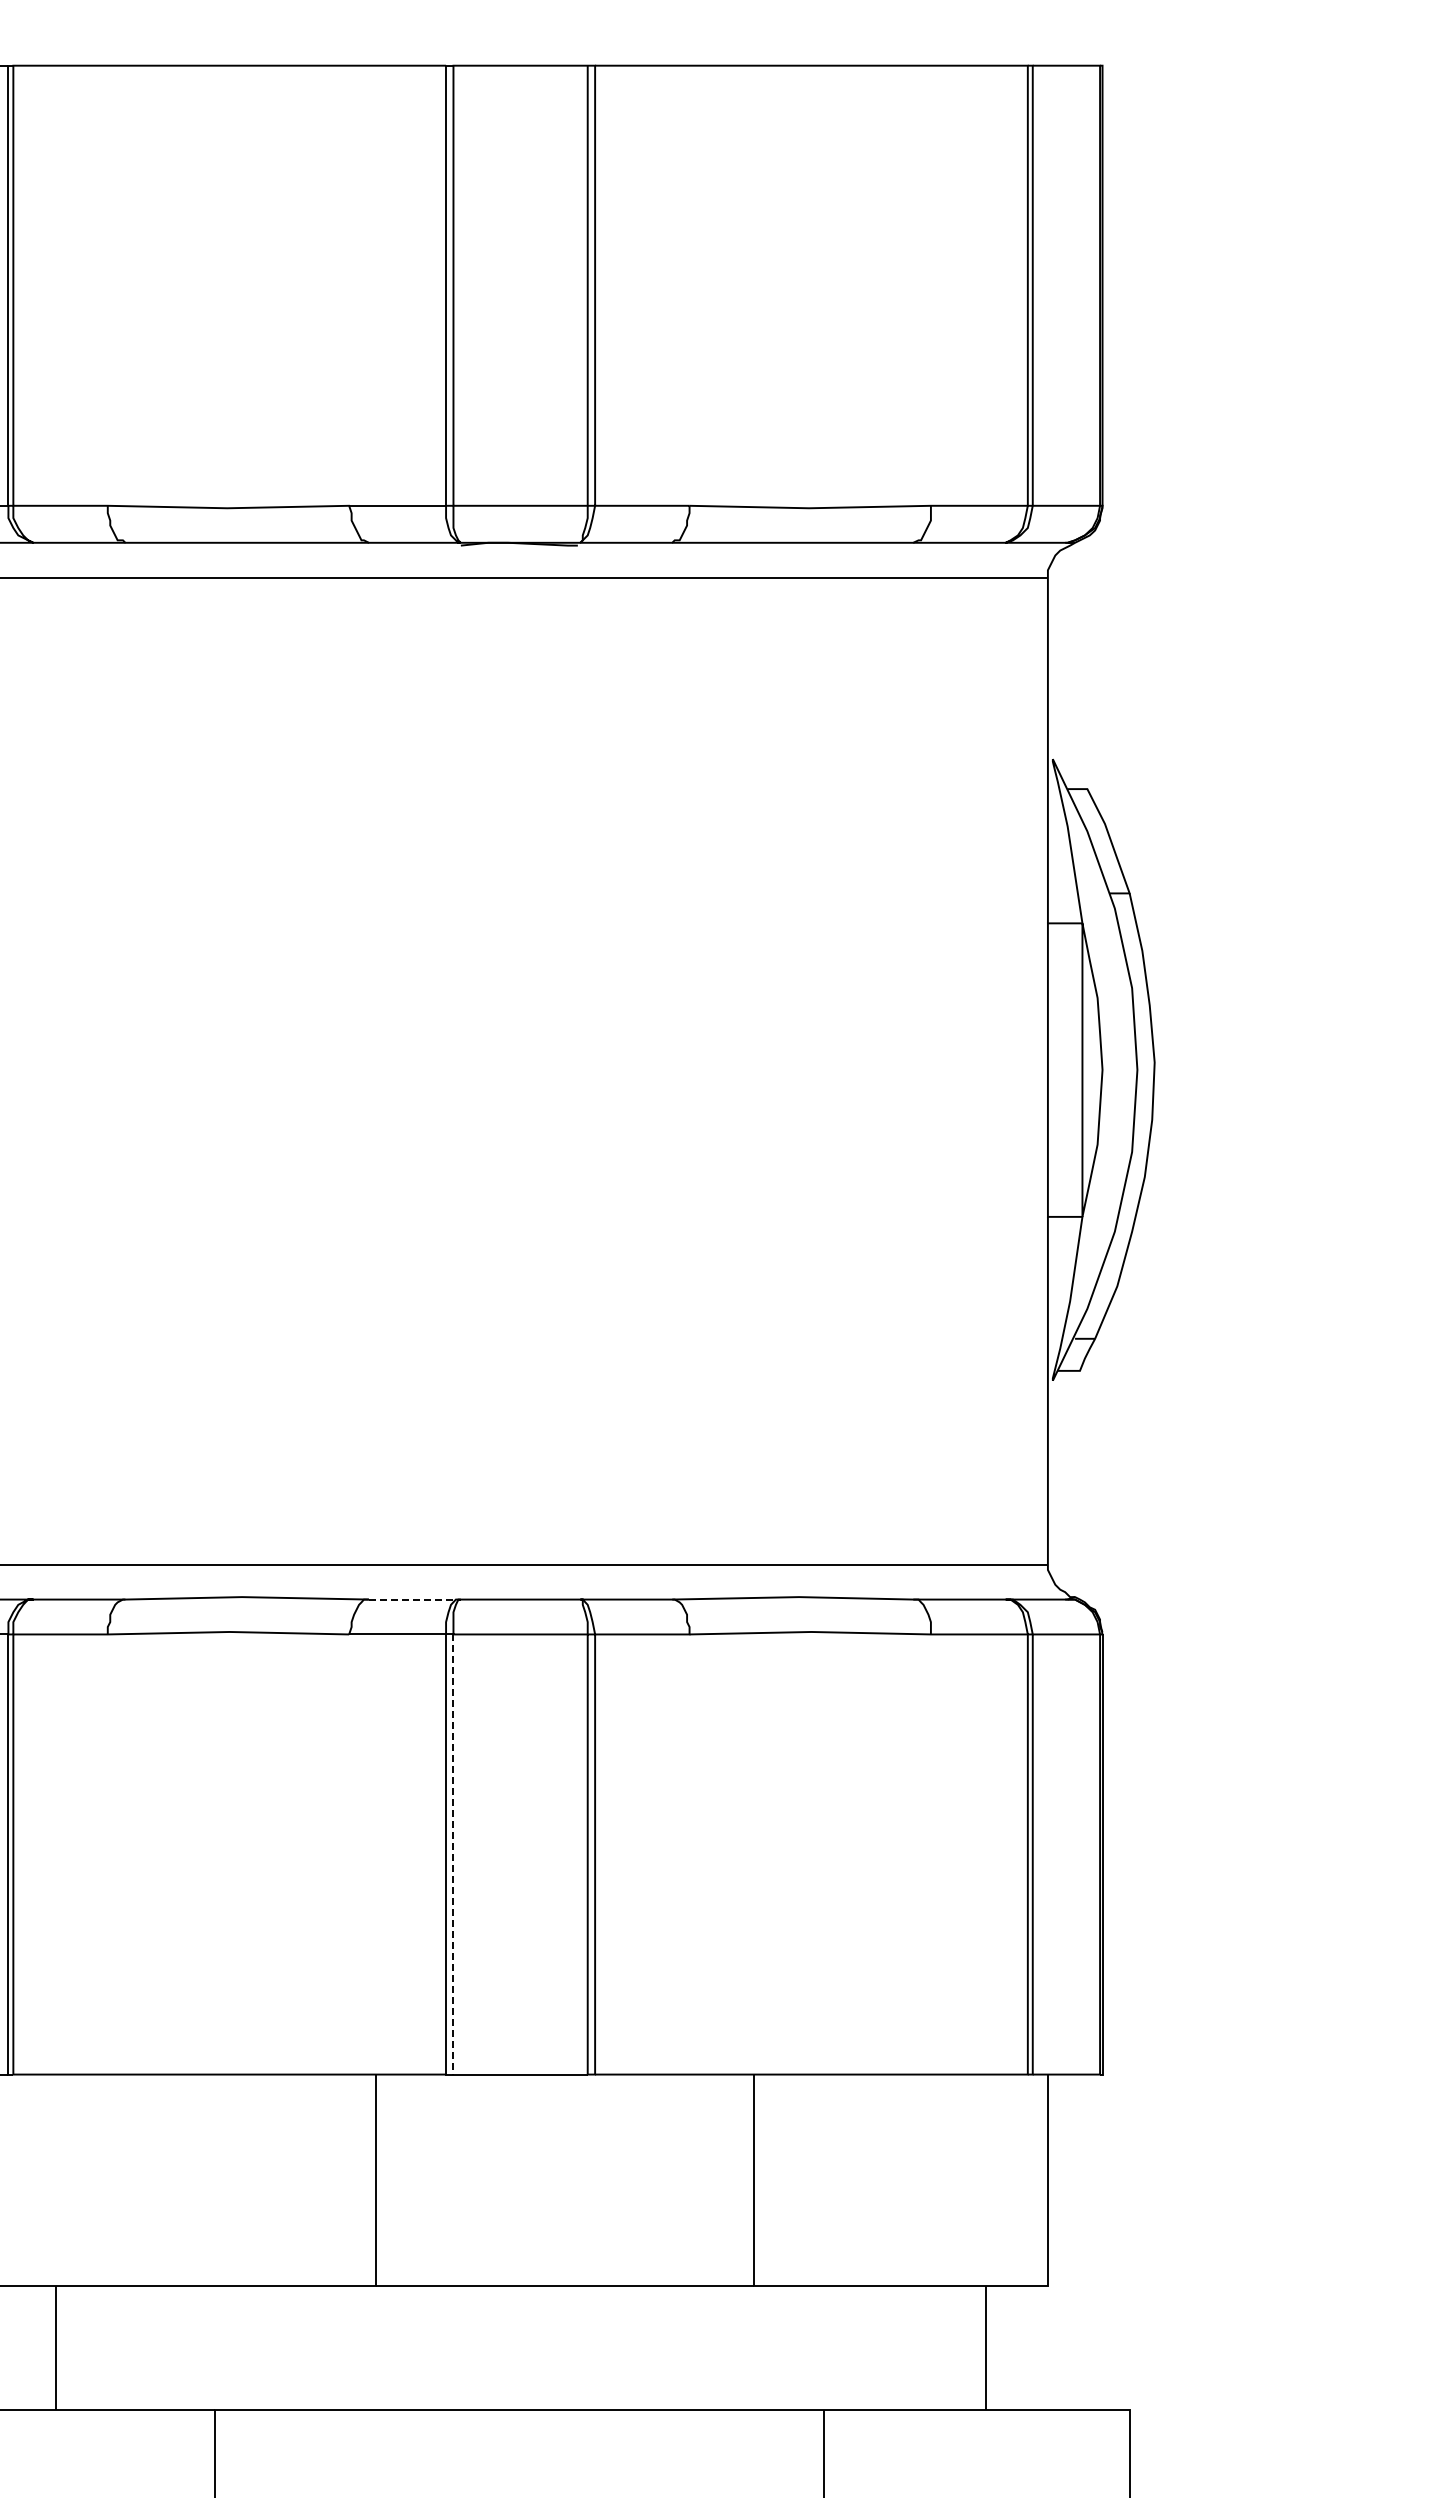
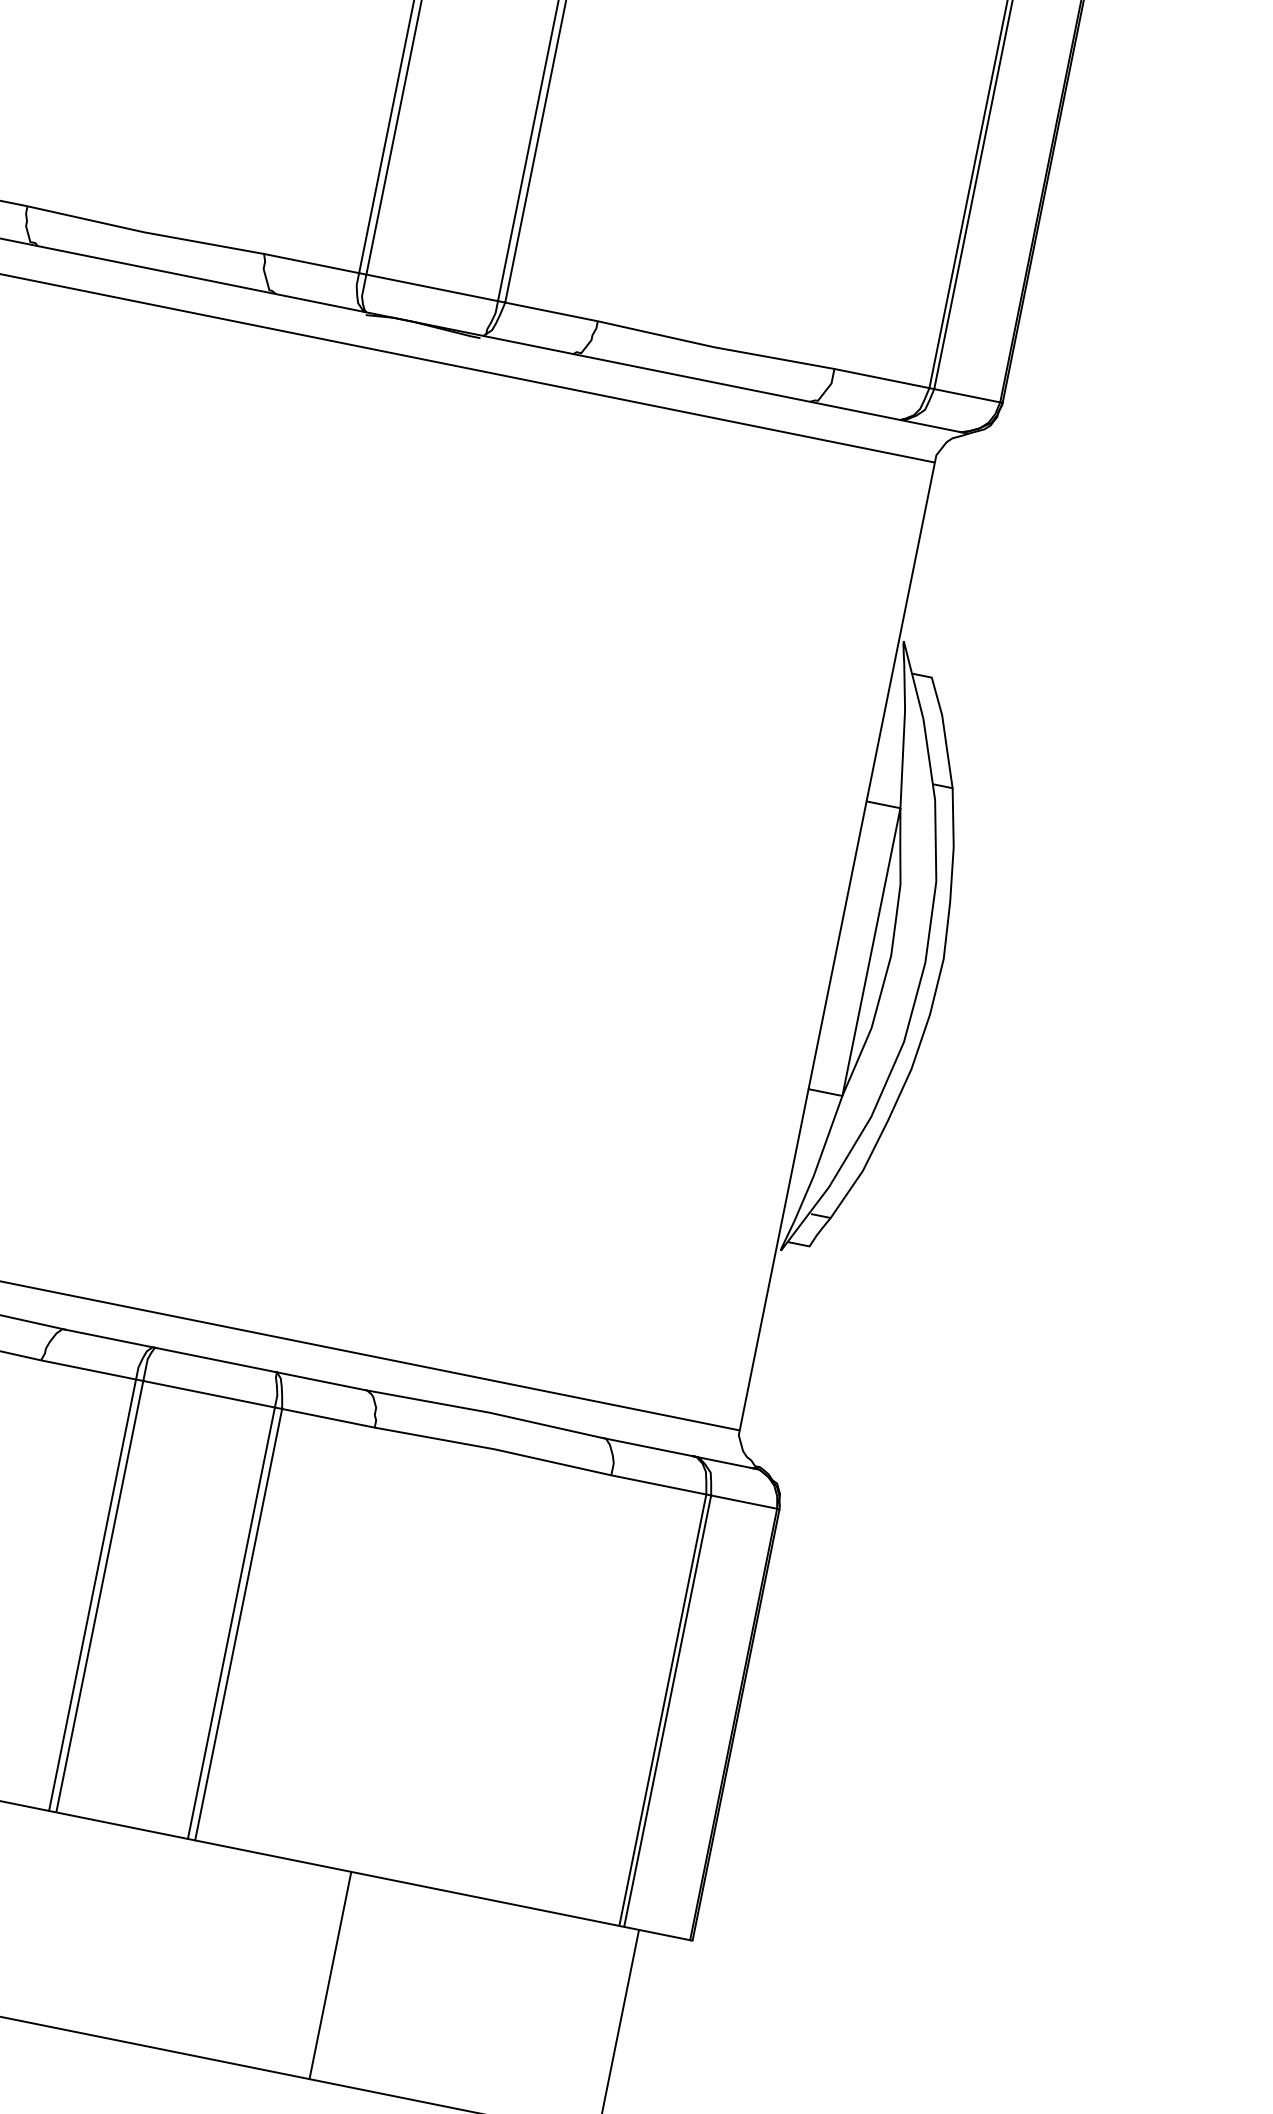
line: (414, 1599) -> (112, 1339), dashed -> solid
line: (453, 1855) -> (99, 1597), dashed -> solid

